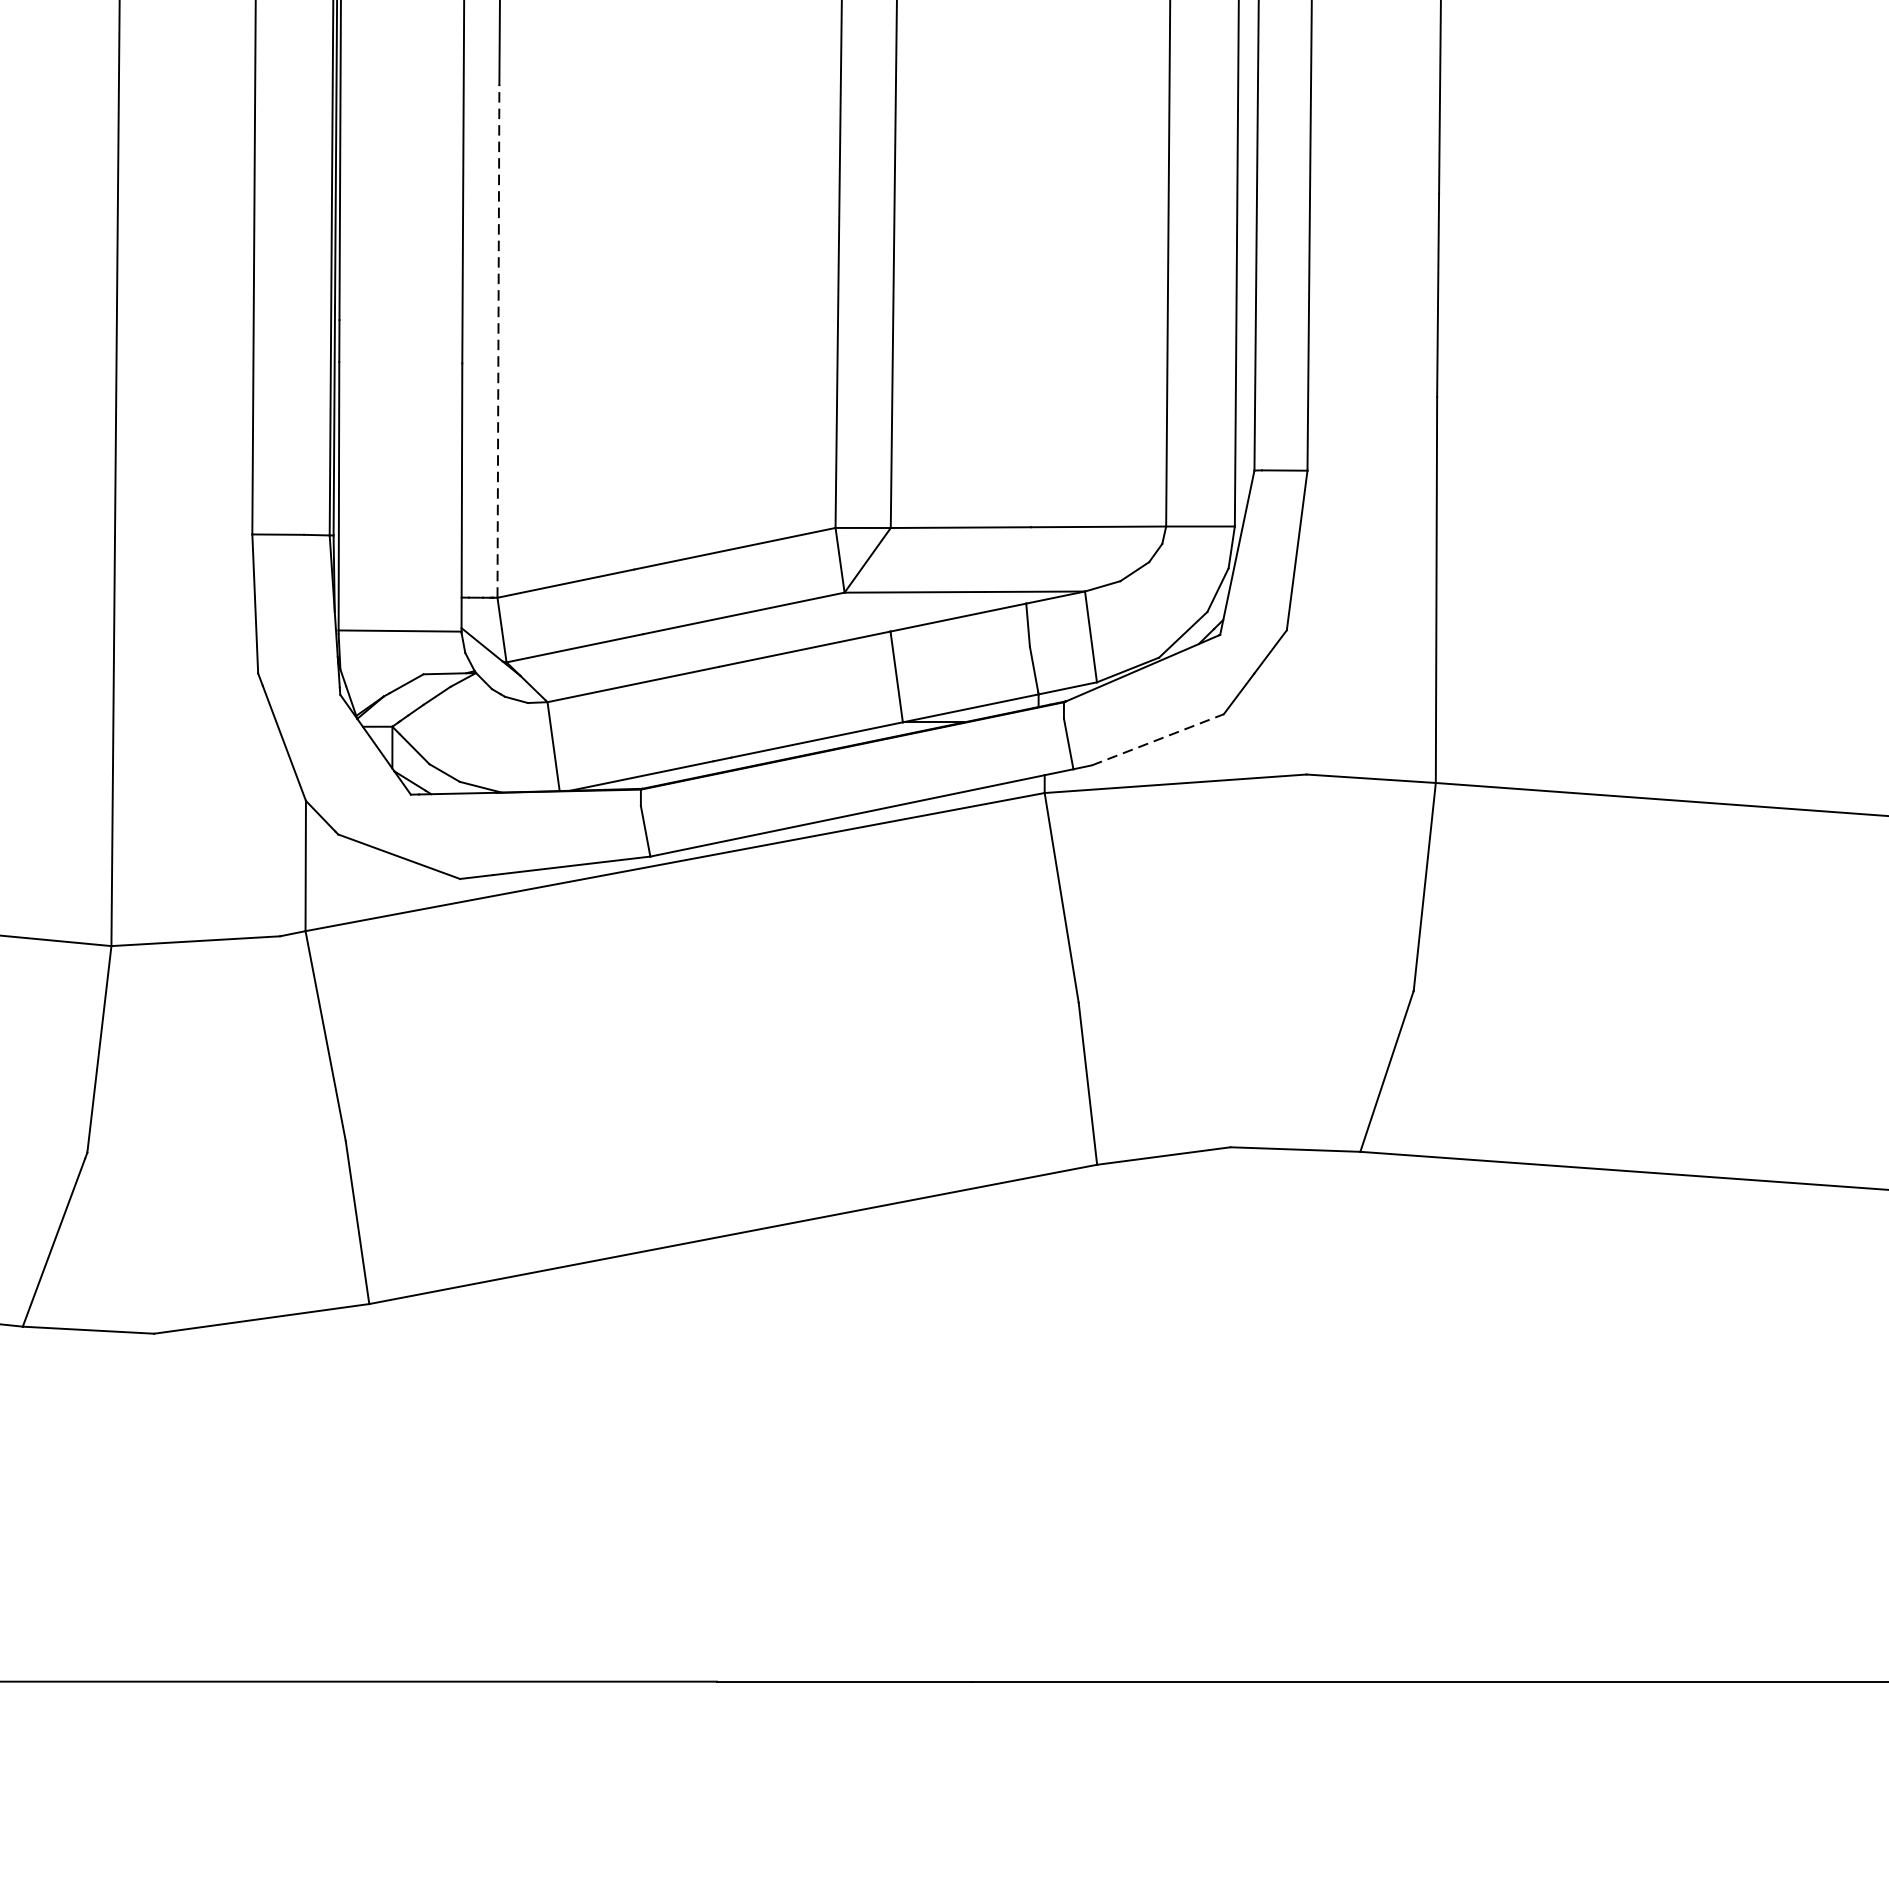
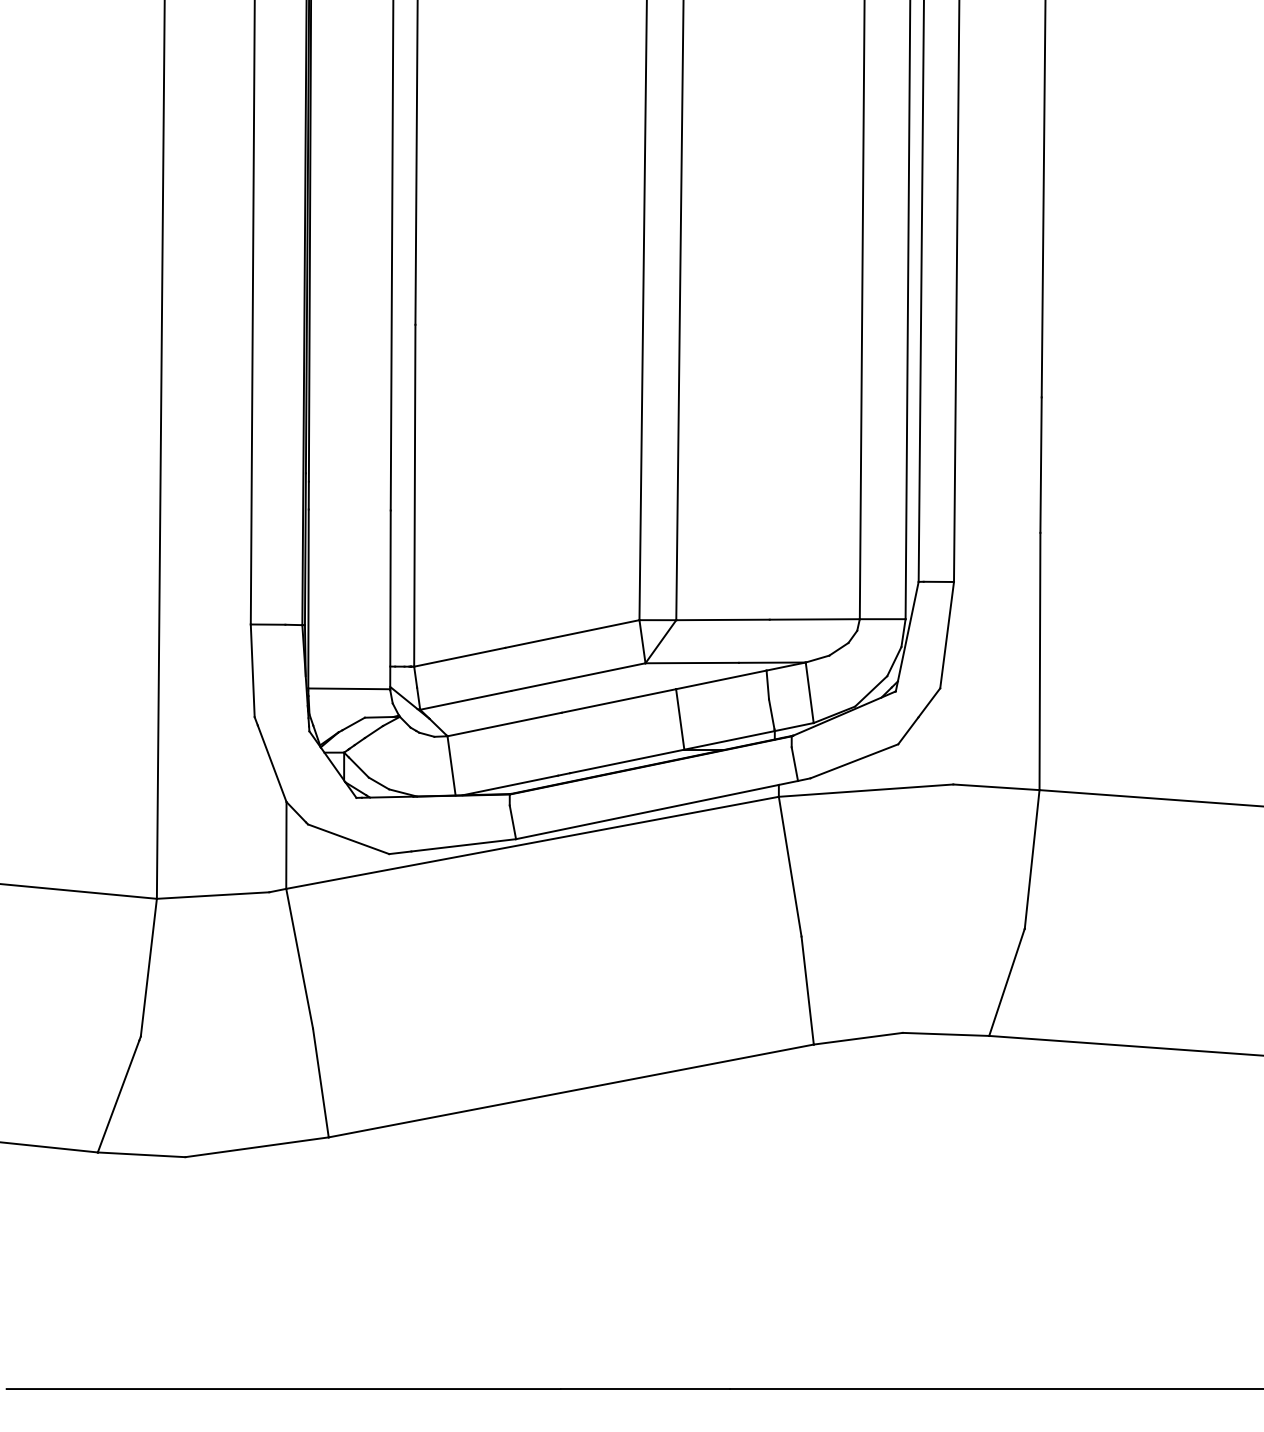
line: (497, 340) -> (414, 495), dashed -> solid
line: (1158, 740) -> (854, 761), dashed -> solid

